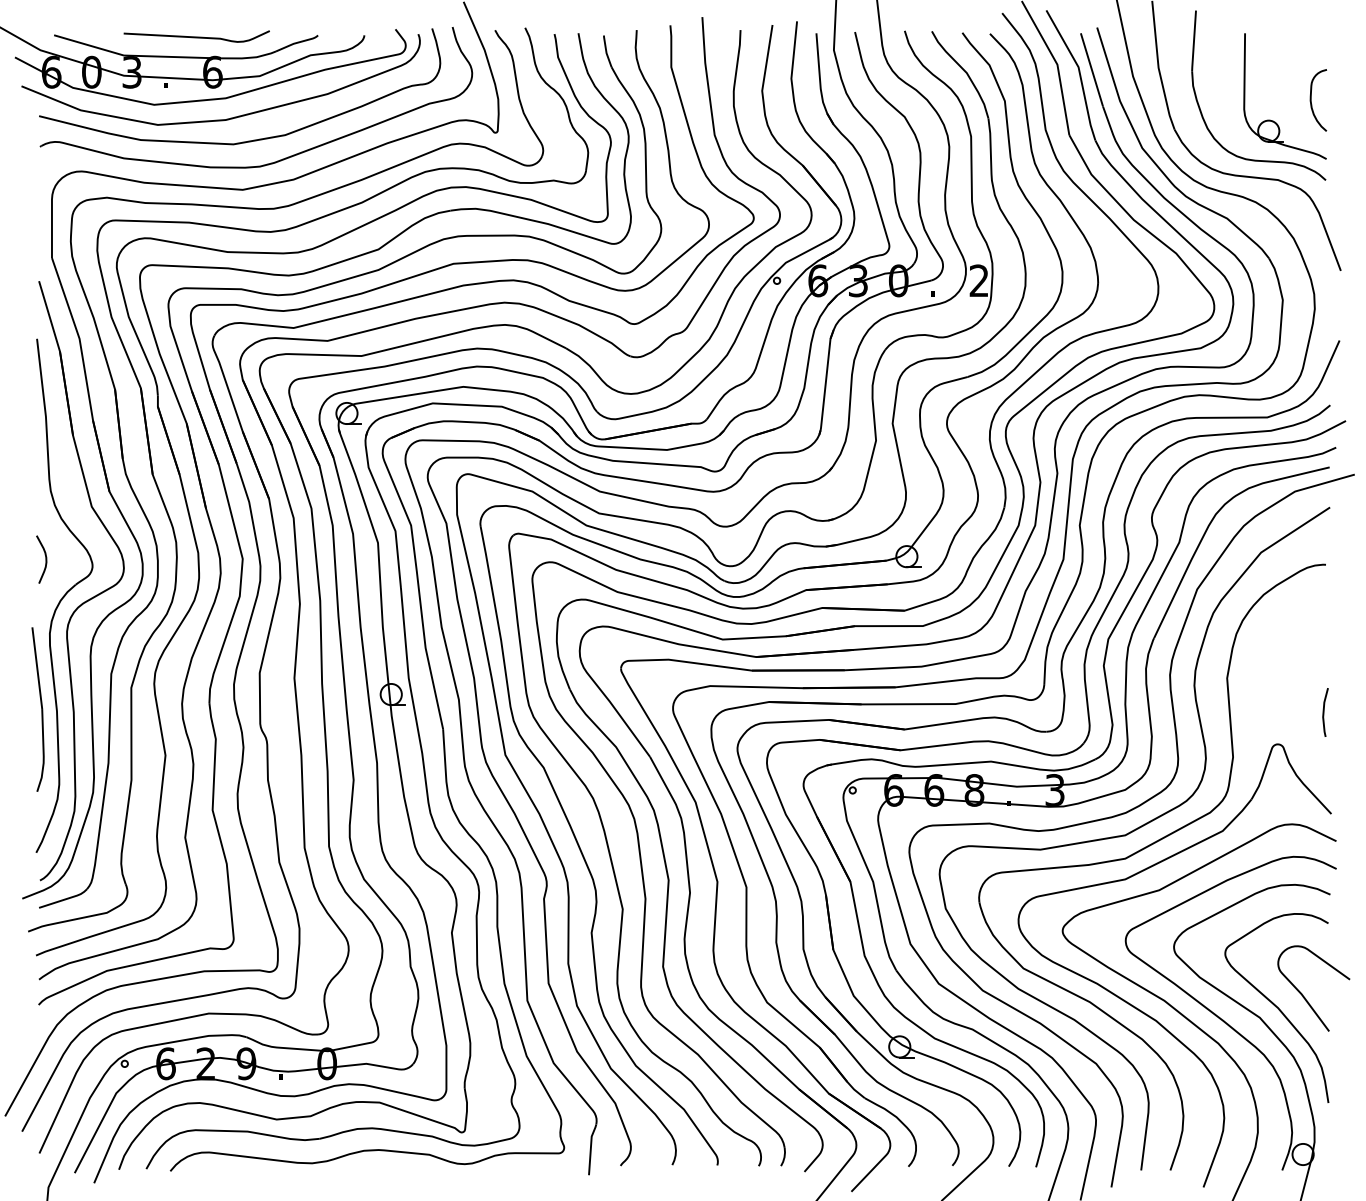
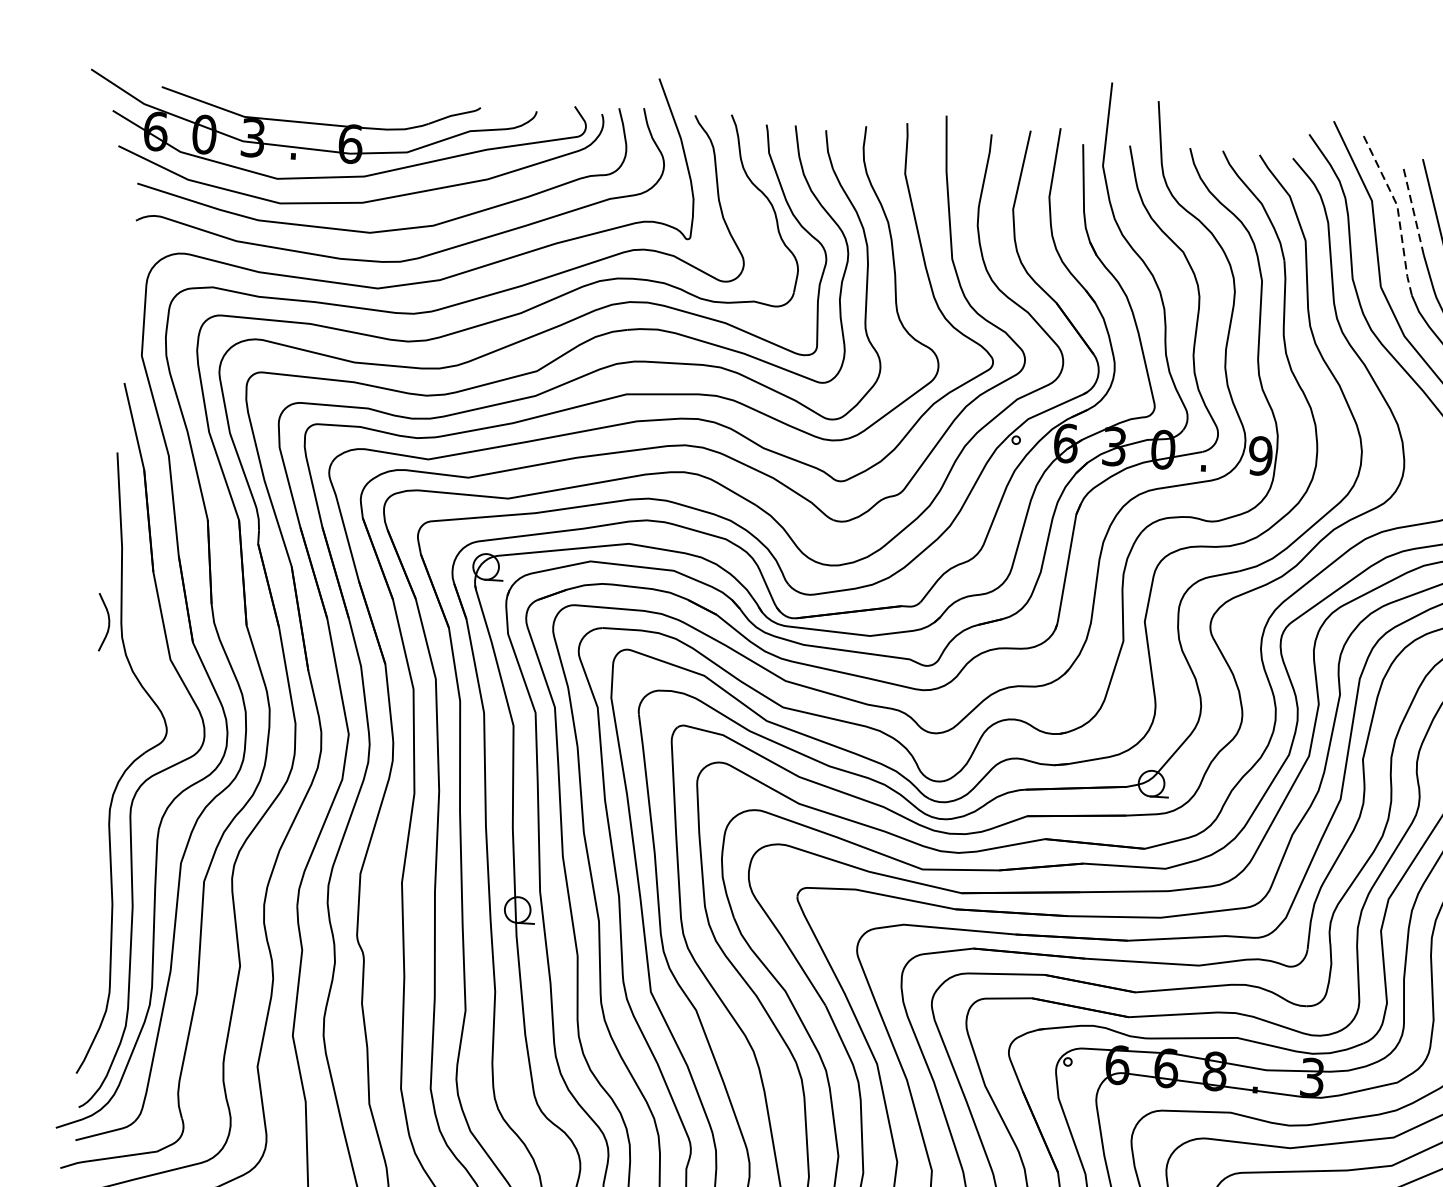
curve: (196, 36) -> (333, 99), removed
line: (1091, 69) -> (1412, 209), solid -> dashed
line: (1079, 72) -> (1398, 212), solid -> dashed
text: (979, 280) -> (1260, 455), 2 -> 9
curve: (45, 559) -> (108, 622), moved
part: (37, 709) -> (89, 900), removed

